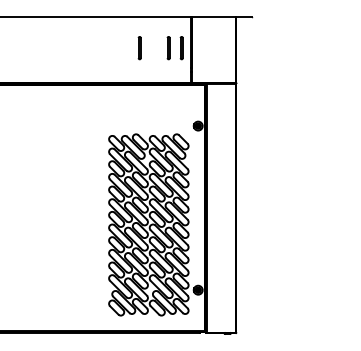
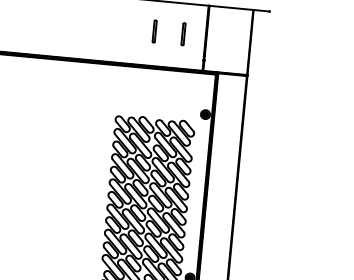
line: (181, 48) -> (196, 35), removed

